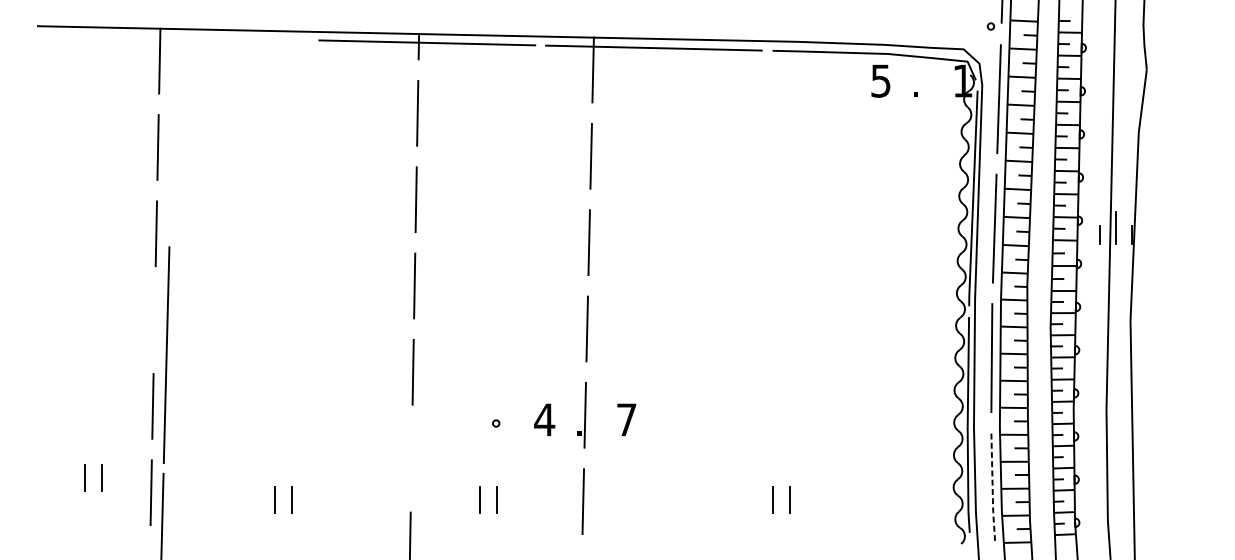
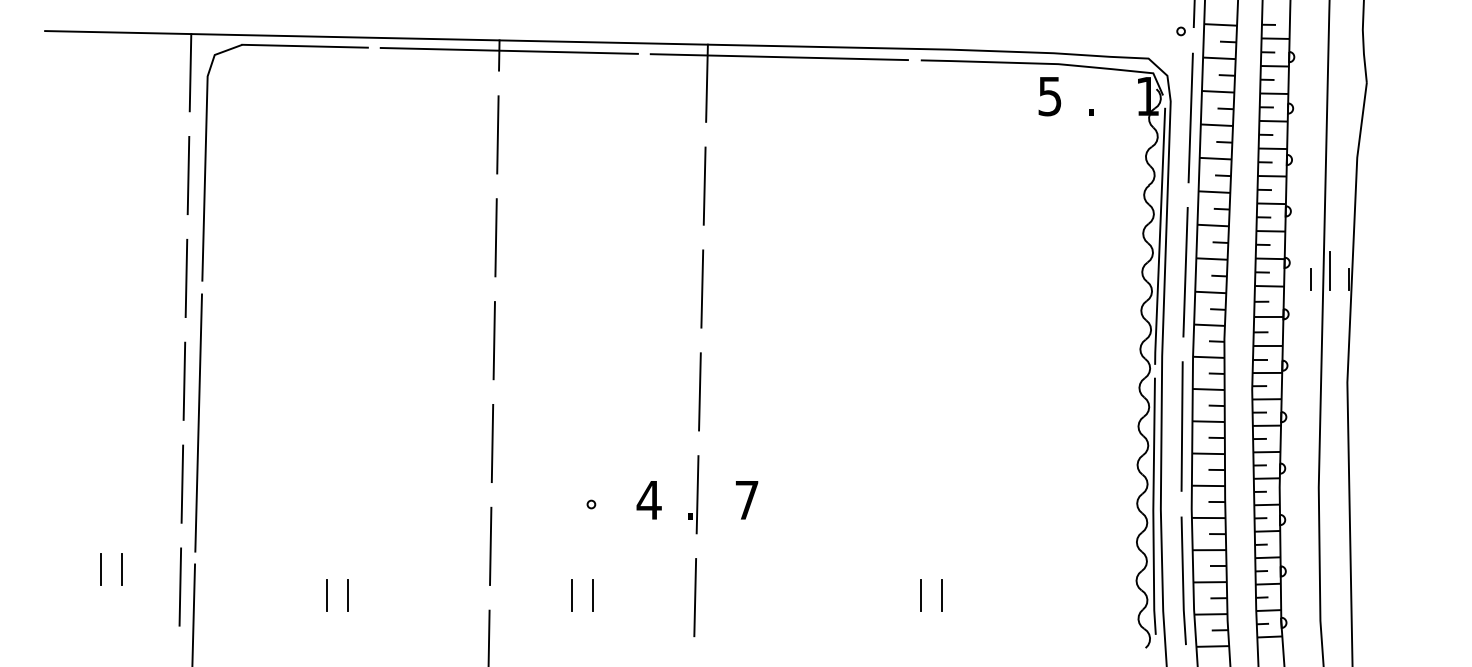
part: (173, 136) -> (206, 162), added
line: (154, 319) -> (184, 380), added
line: (411, 457) -> (490, 545), added
line: (992, 488) -> (1183, 581), dashed -> solid

